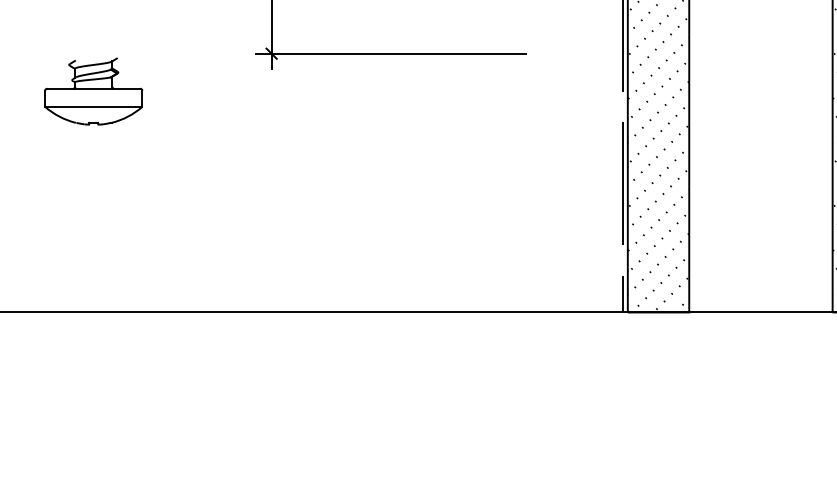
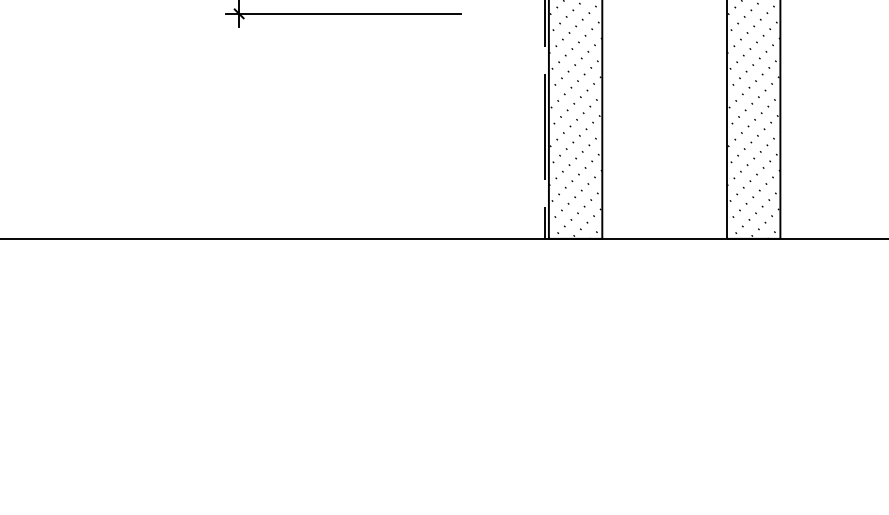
part: (93, 91) -> (84, 46), removed

